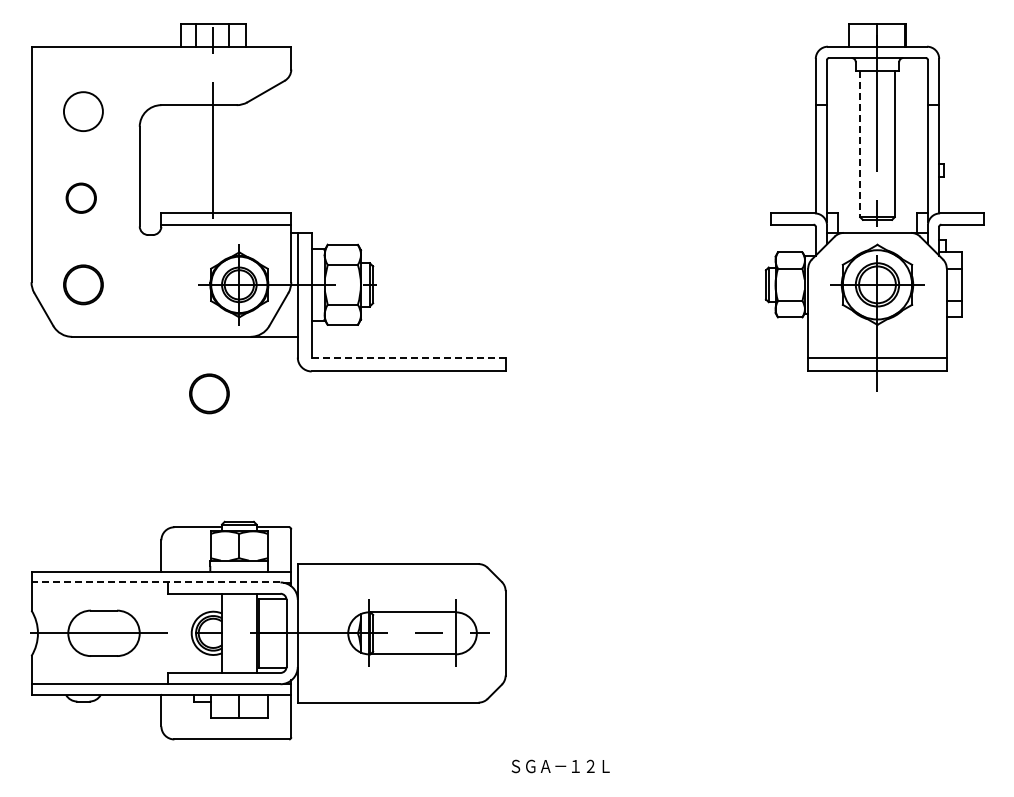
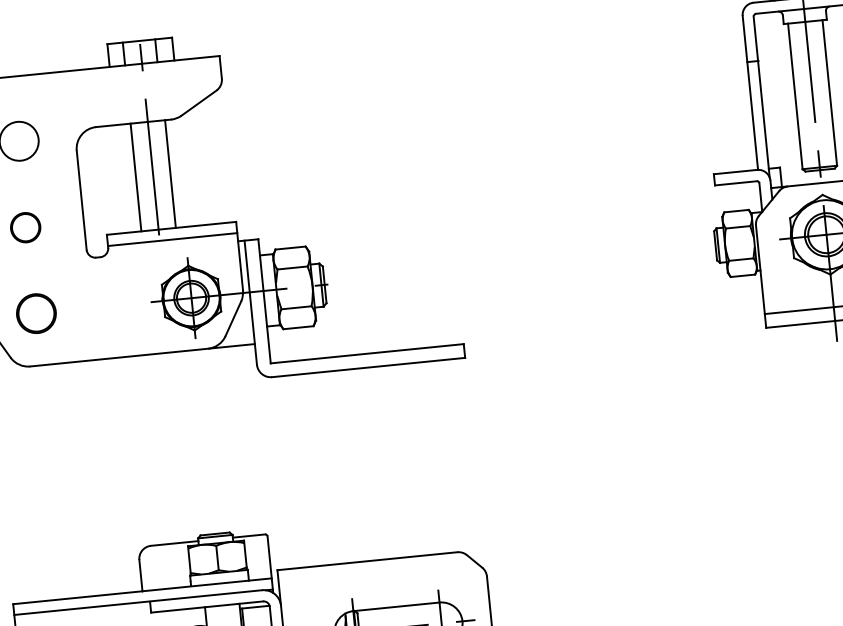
line: (860, 144) -> (795, 96), dashed -> solid
line: (196, 159) -> (136, 177), added
line: (230, 159) -> (170, 174), added
line: (408, 357) -> (367, 353), dashed -> solid
part: (209, 393) -> (172, 409), removed
line: (155, 582) -> (137, 602), dashed -> solid

